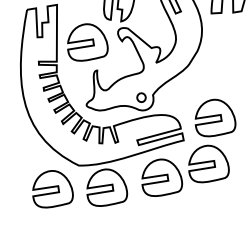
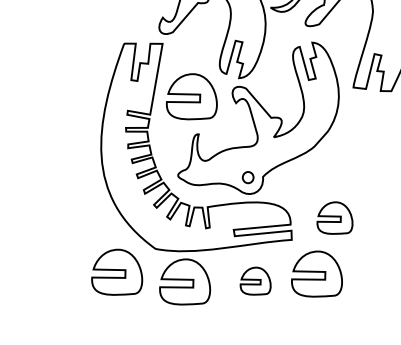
part: (214, 117) -> (334, 217), size x0.7
part: (160, 176) -> (255, 280), size x0.6

